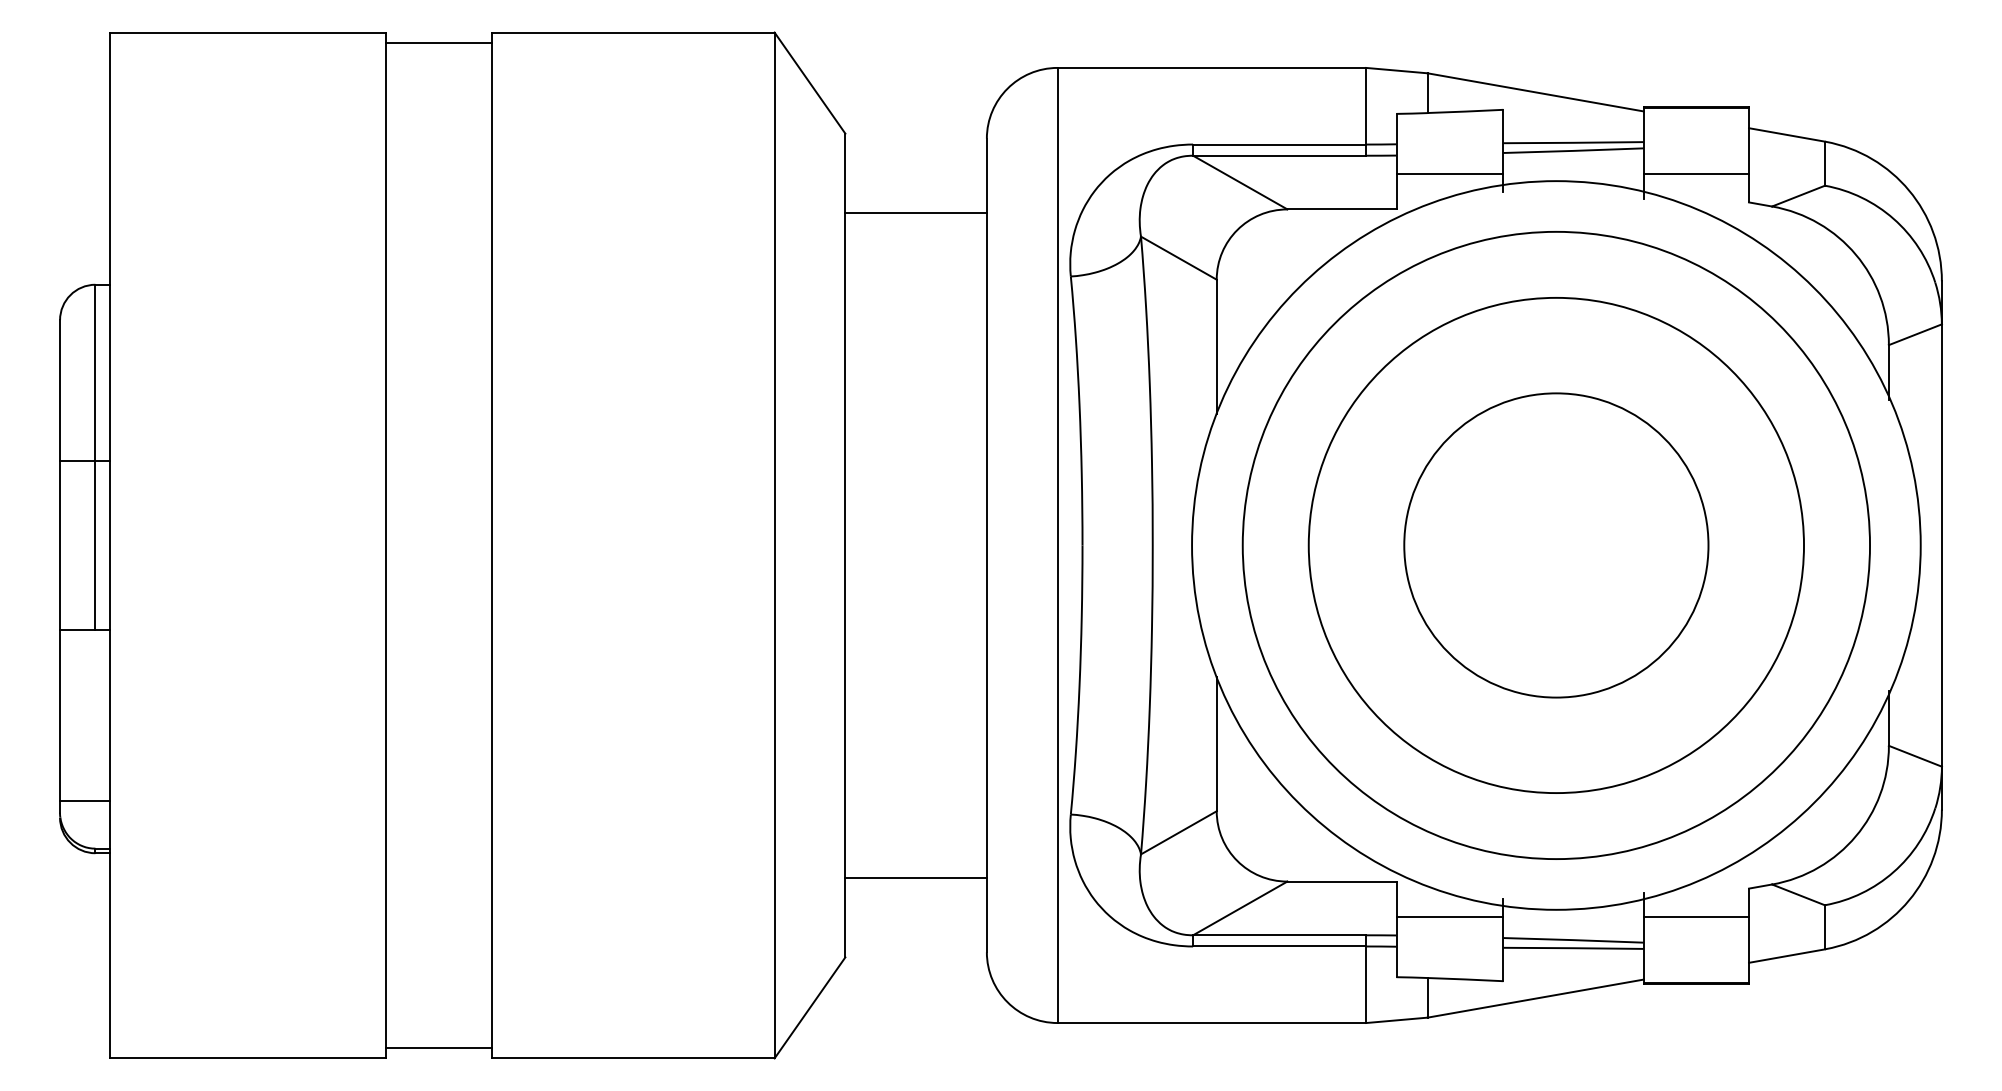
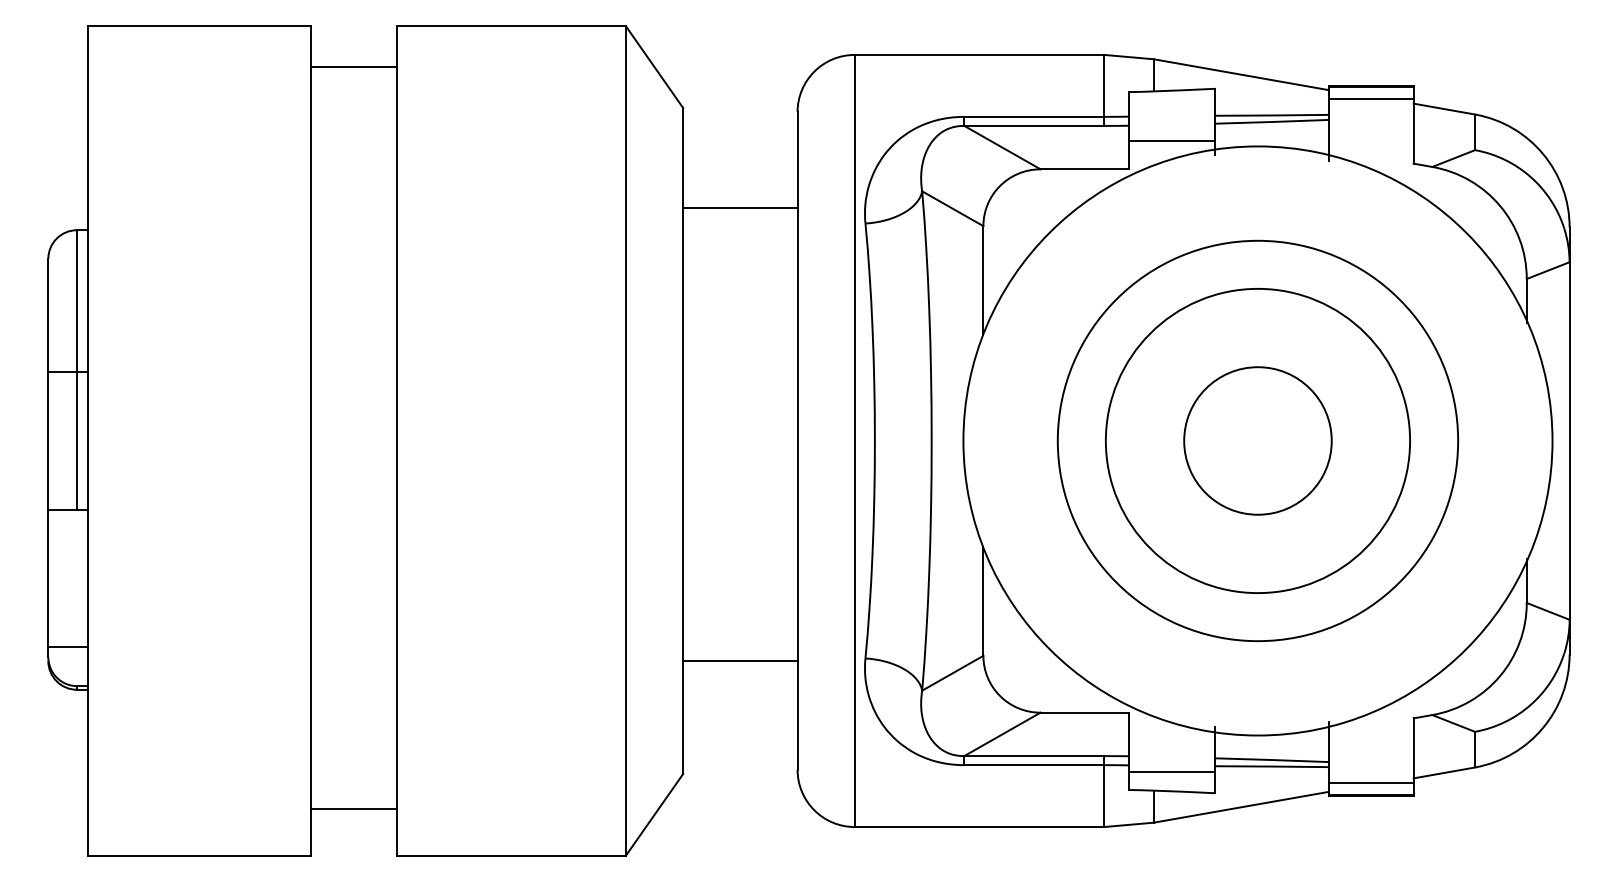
line: (438, 43) -> (354, 67), moved
line: (1696, 173) -> (1371, 98), moved
line: (915, 212) -> (739, 207), moved
circle: (1556, 545) -> (1258, 441), size x0.6
circle: (1556, 545) -> (1258, 441), size x0.6
line: (915, 877) -> (739, 660), moved
line: (1449, 917) -> (1171, 772), moved
line: (1696, 917) -> (1371, 783), moved
line: (438, 1047) -> (354, 808), moved

